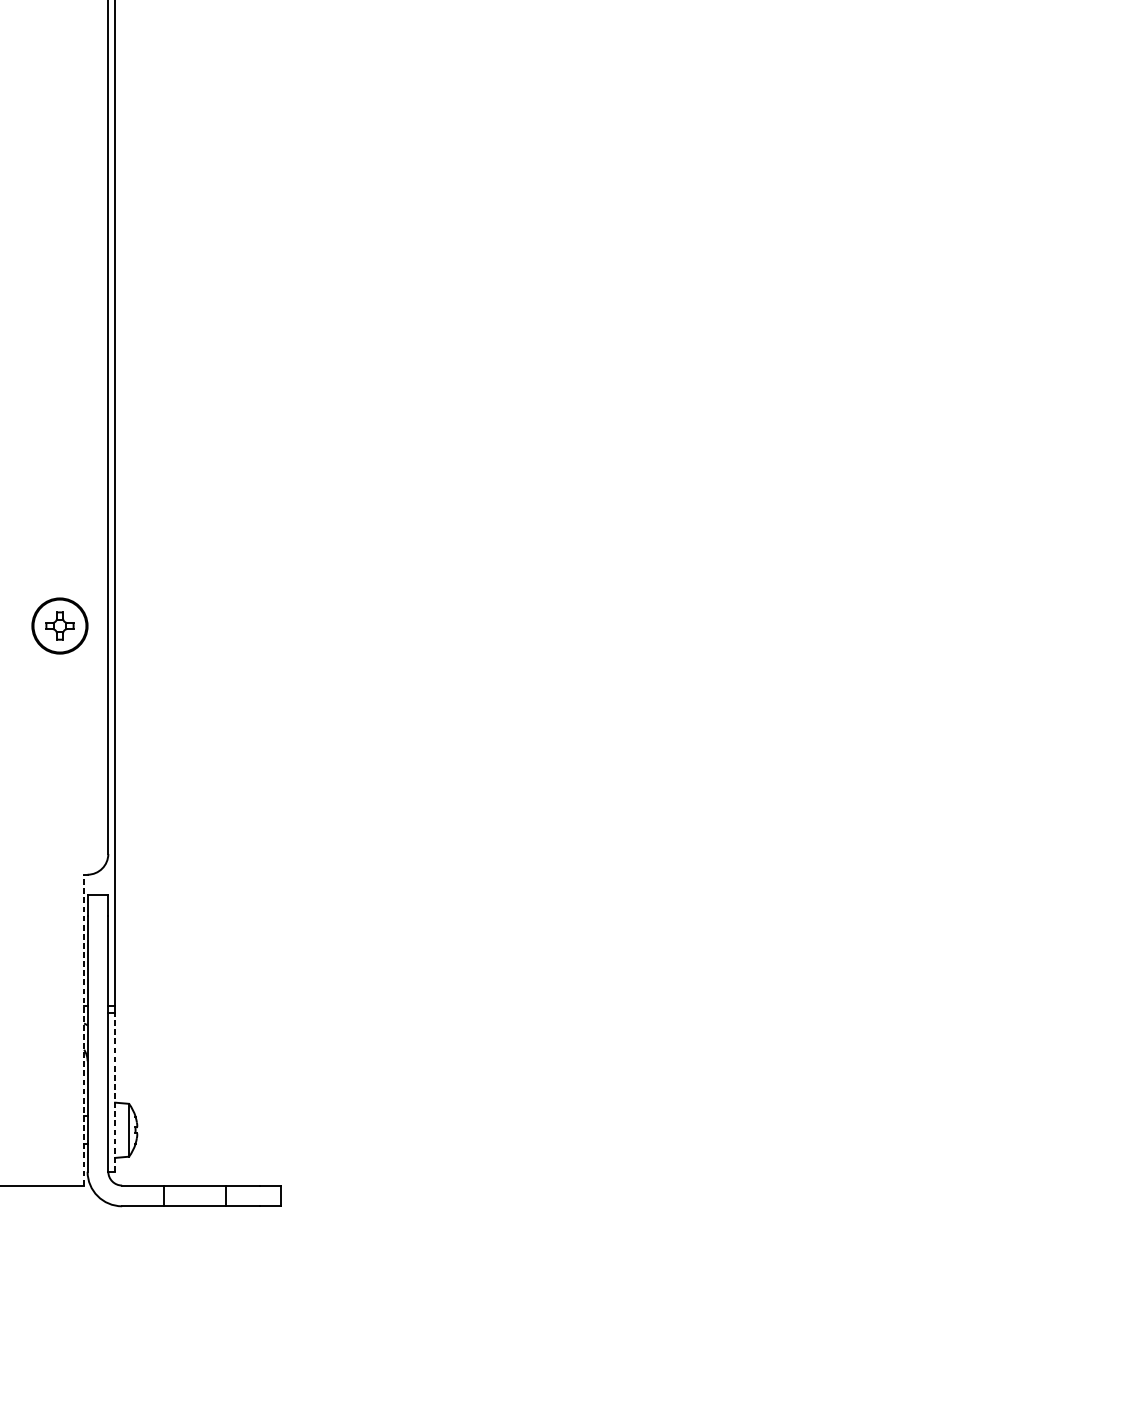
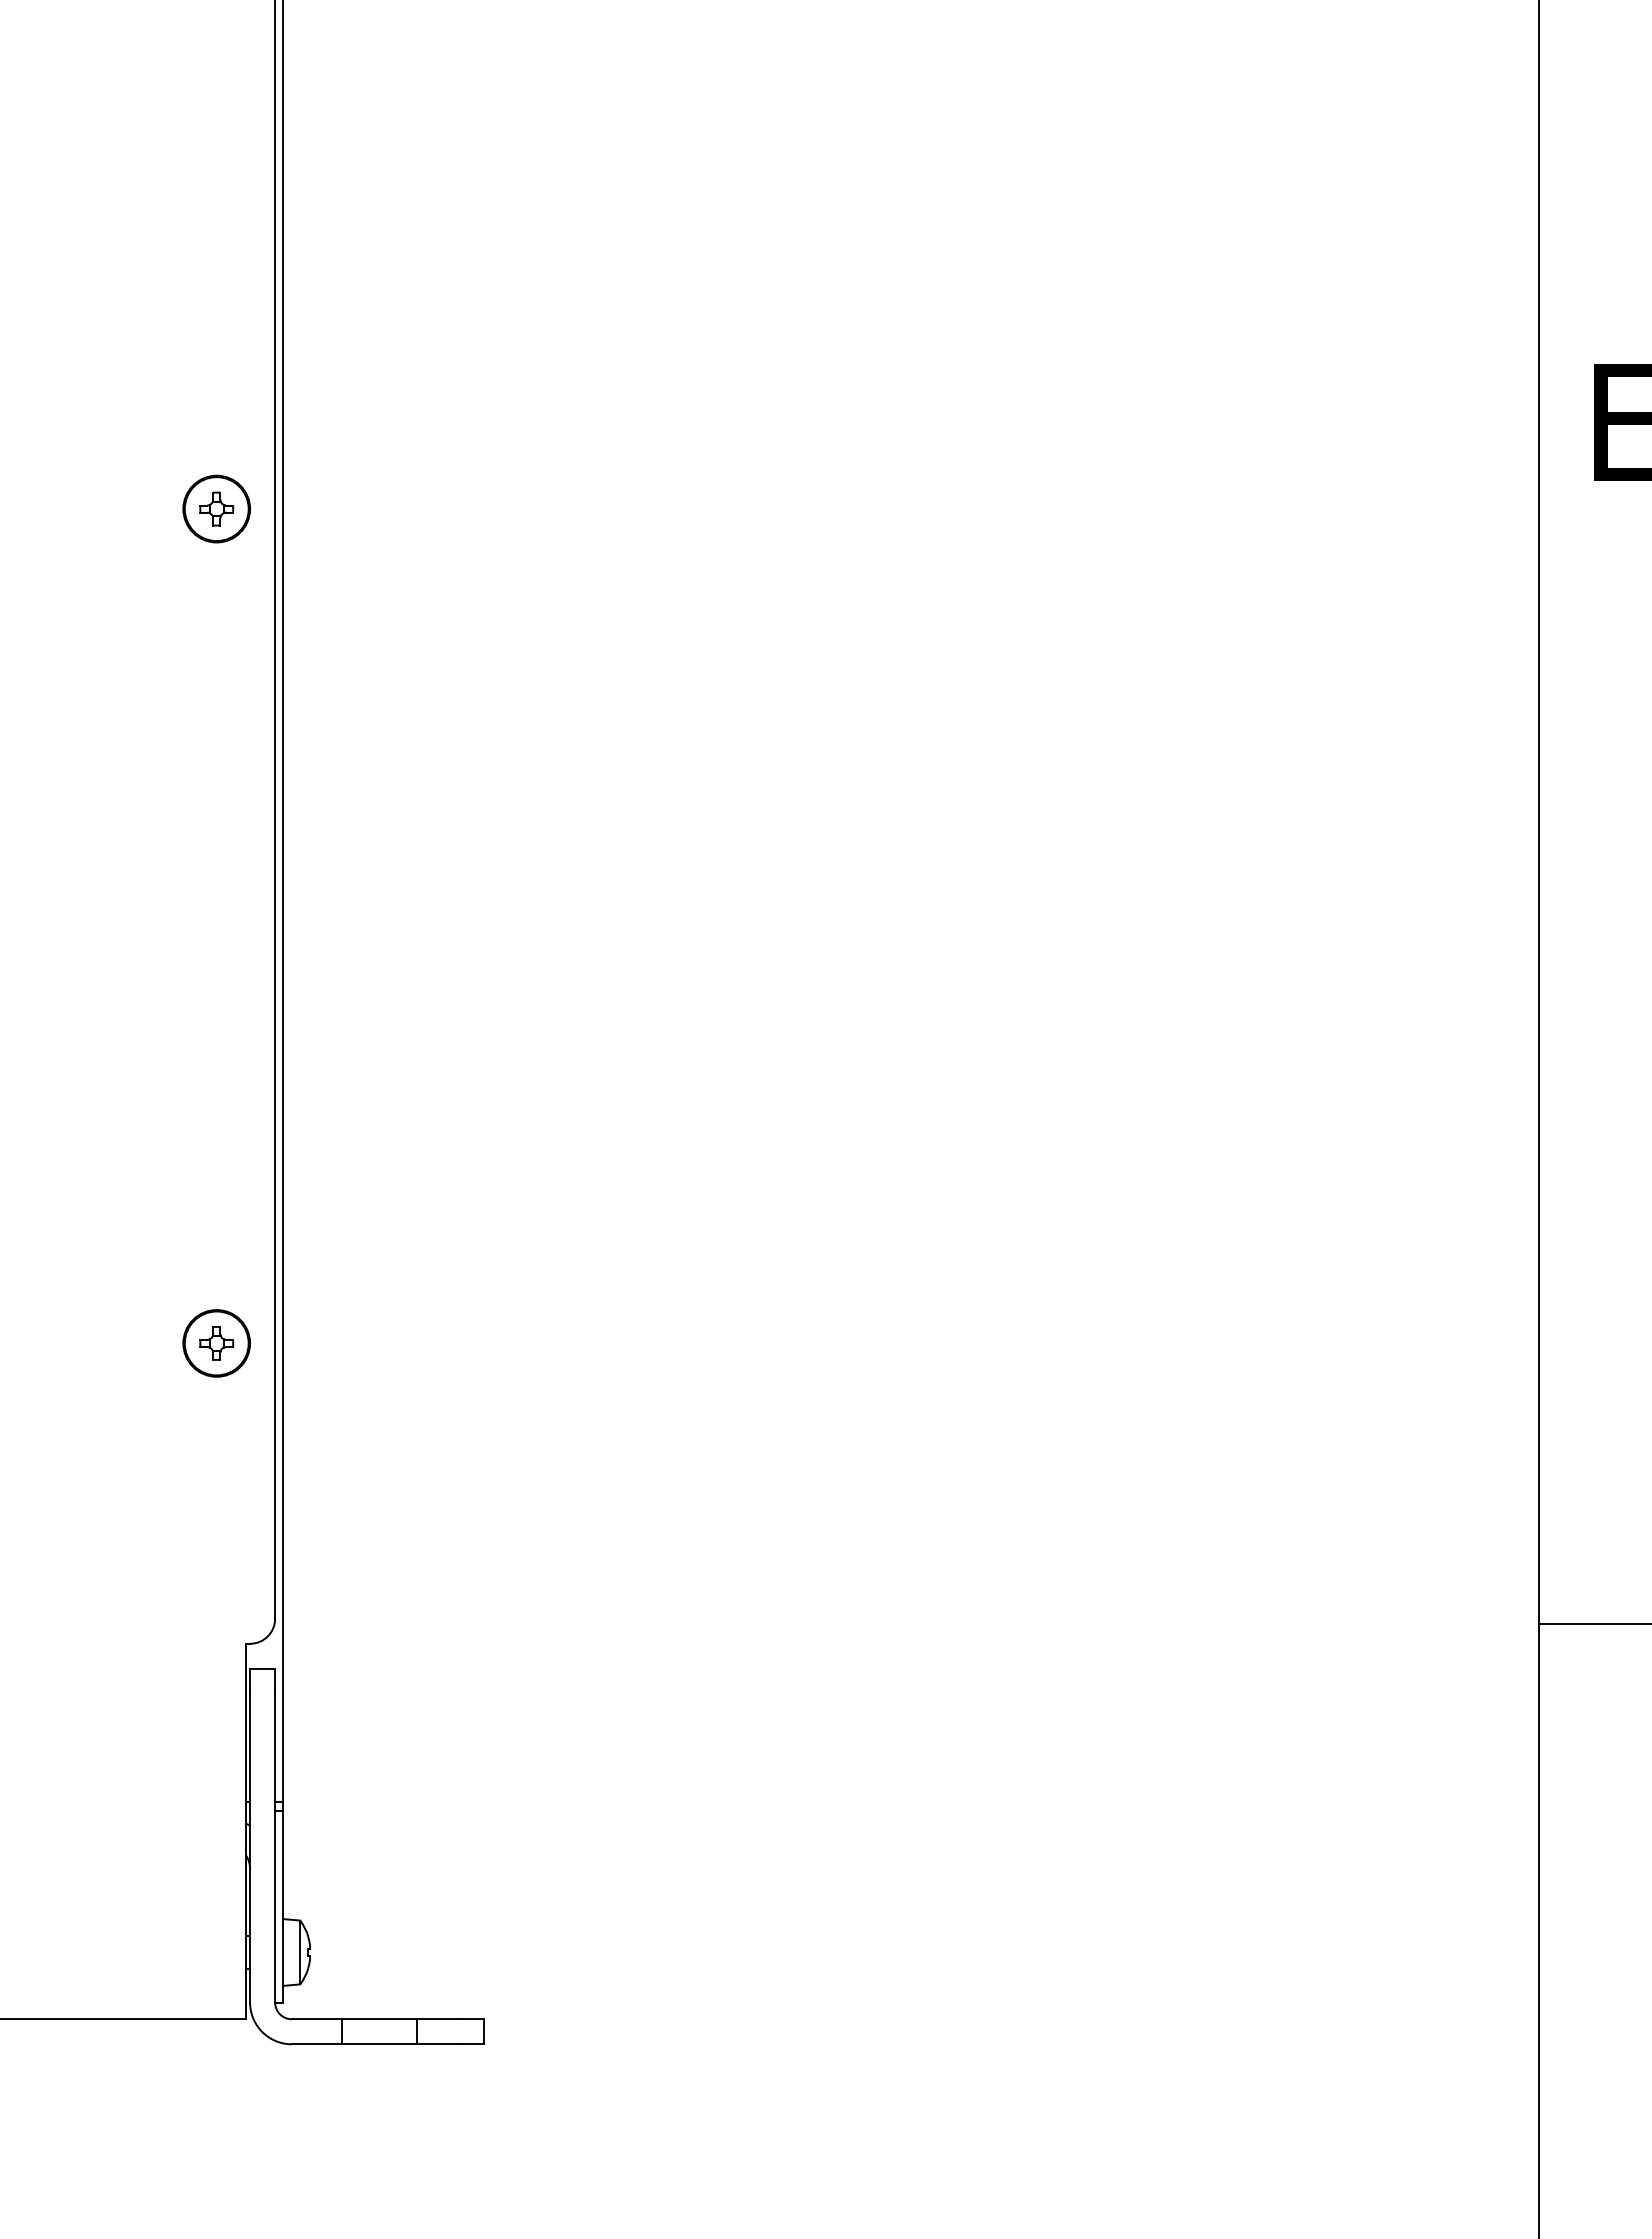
line: (83, 1030) -> (245, 1831), dashed -> solid
line: (115, 1092) -> (283, 1906), dashed -> solid

